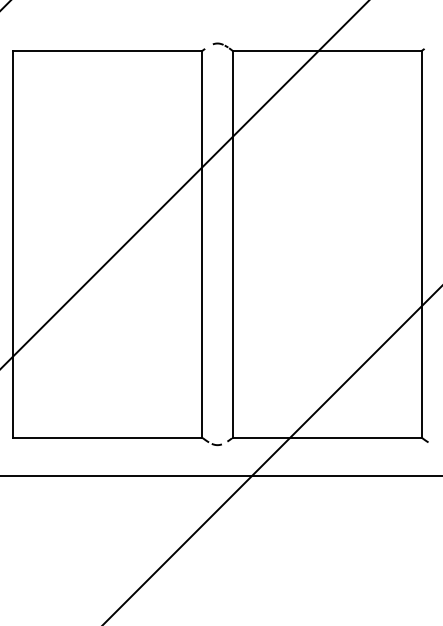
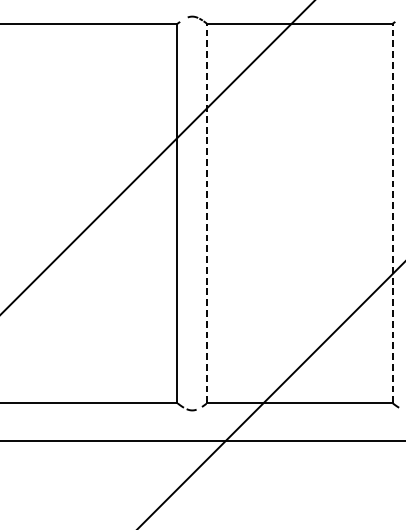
line: (232, 243) -> (206, 212), solid -> dashed
line: (421, 243) -> (392, 212), solid -> dashed

